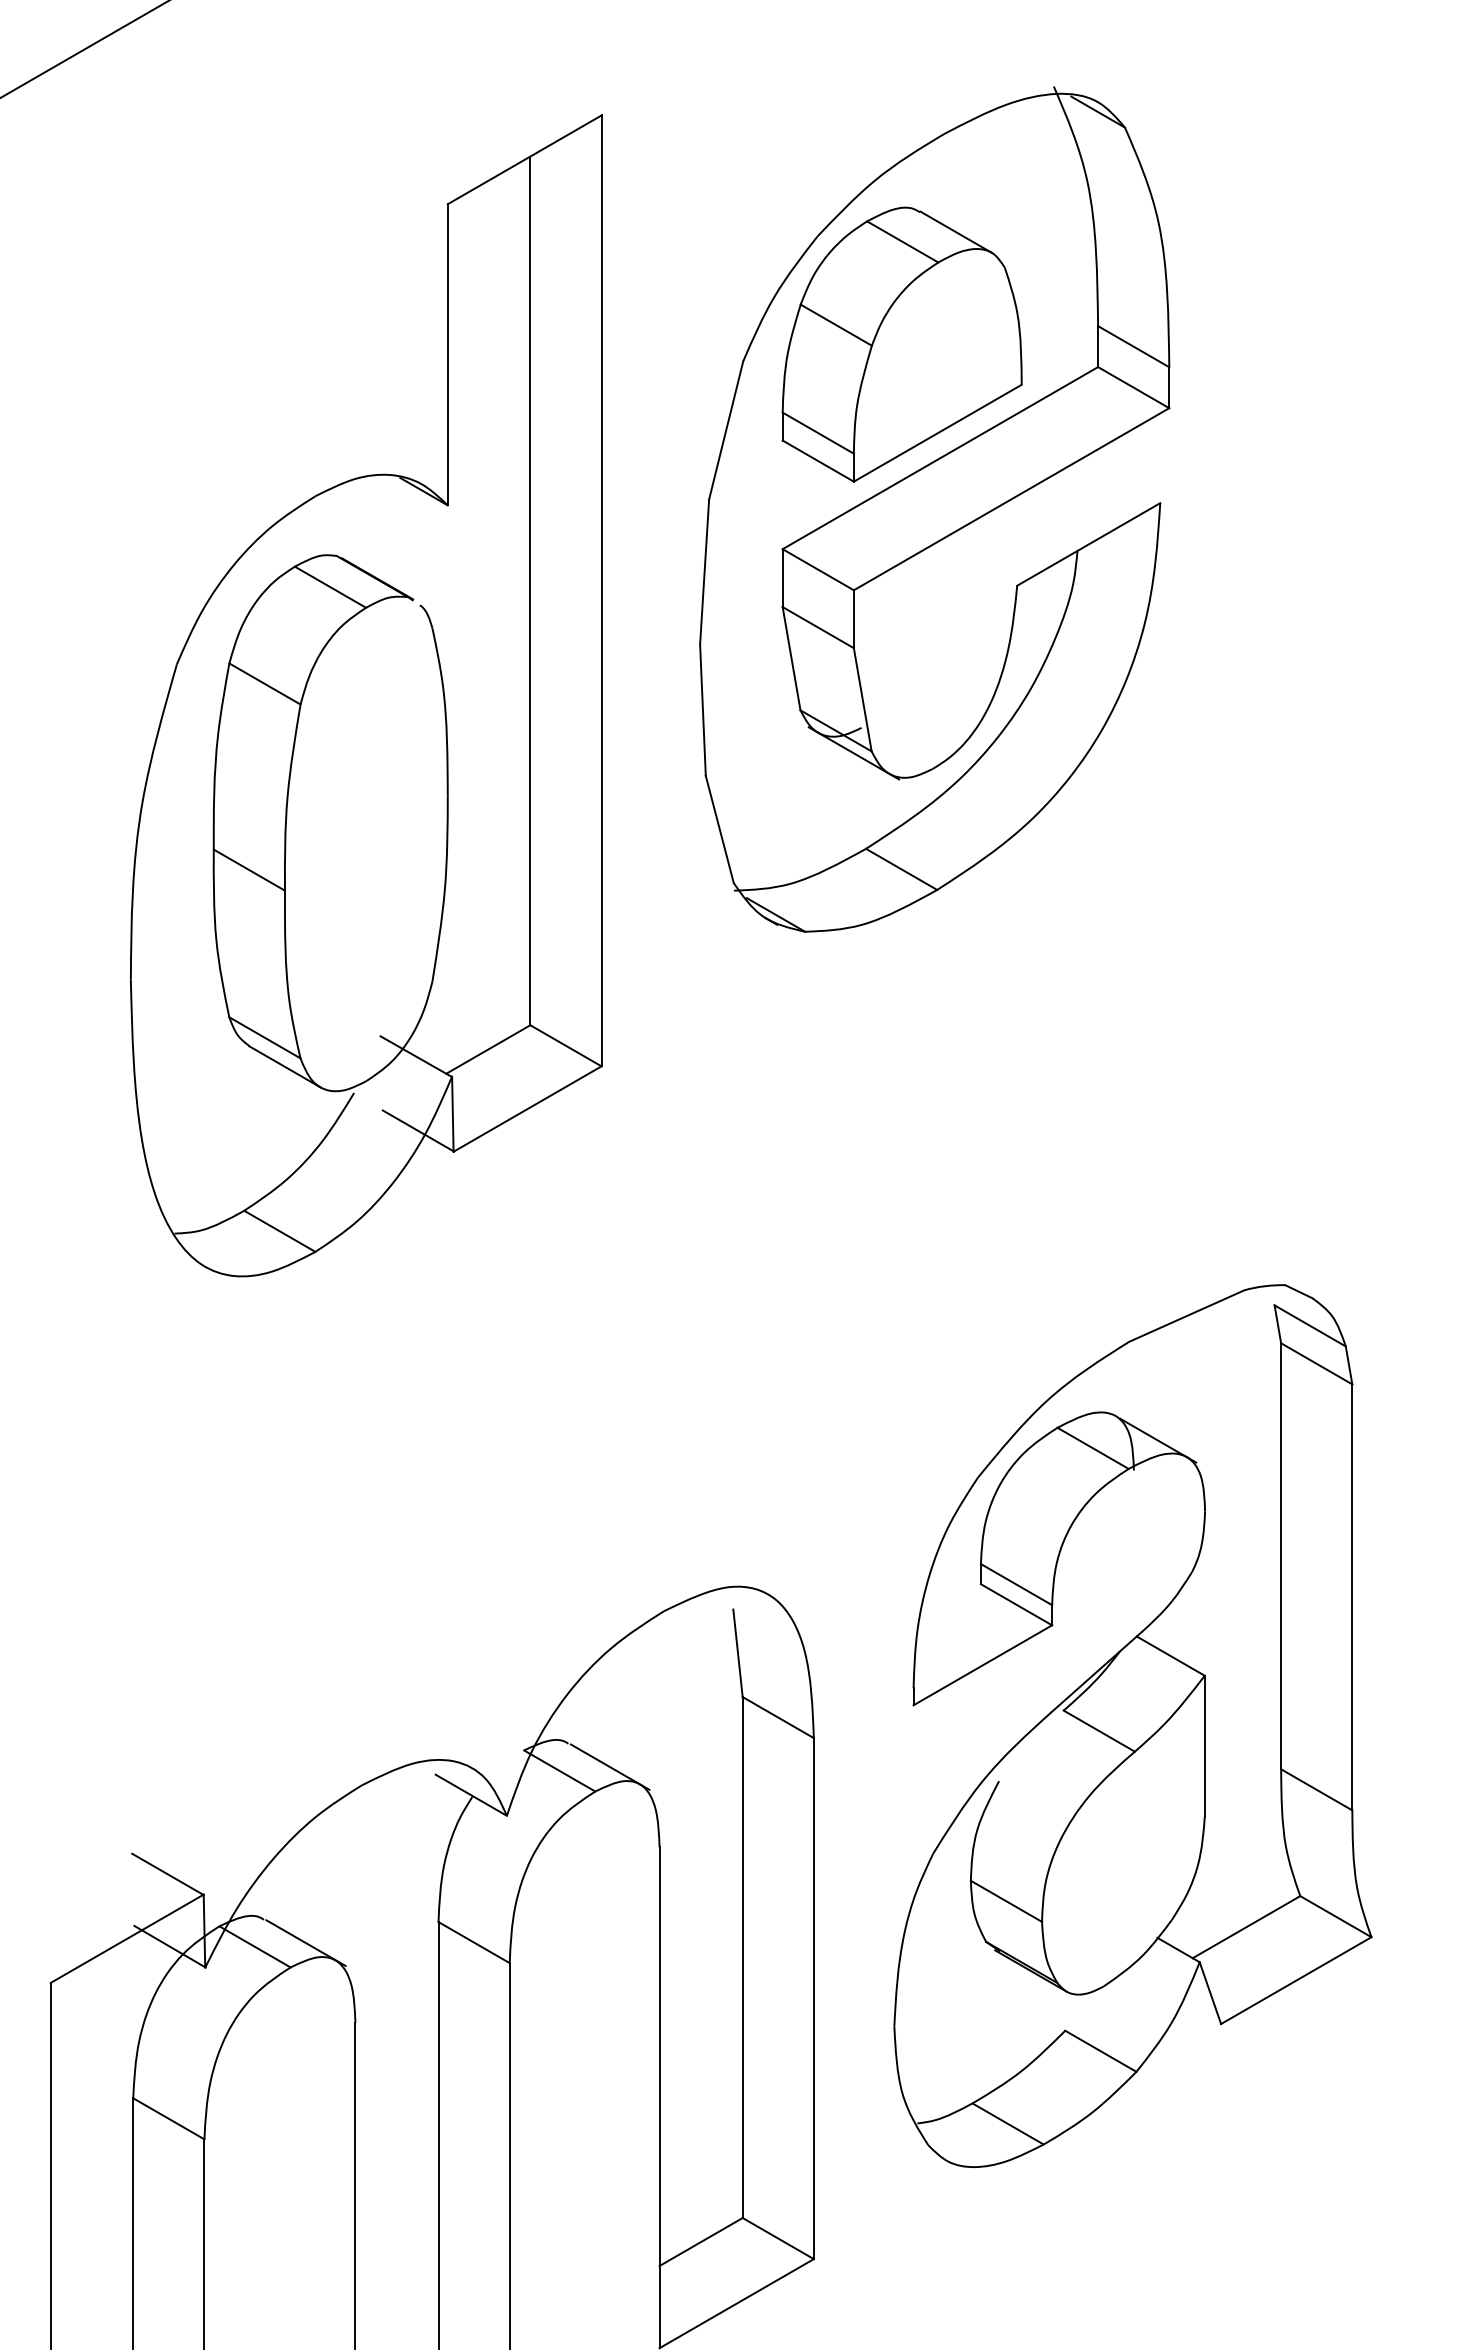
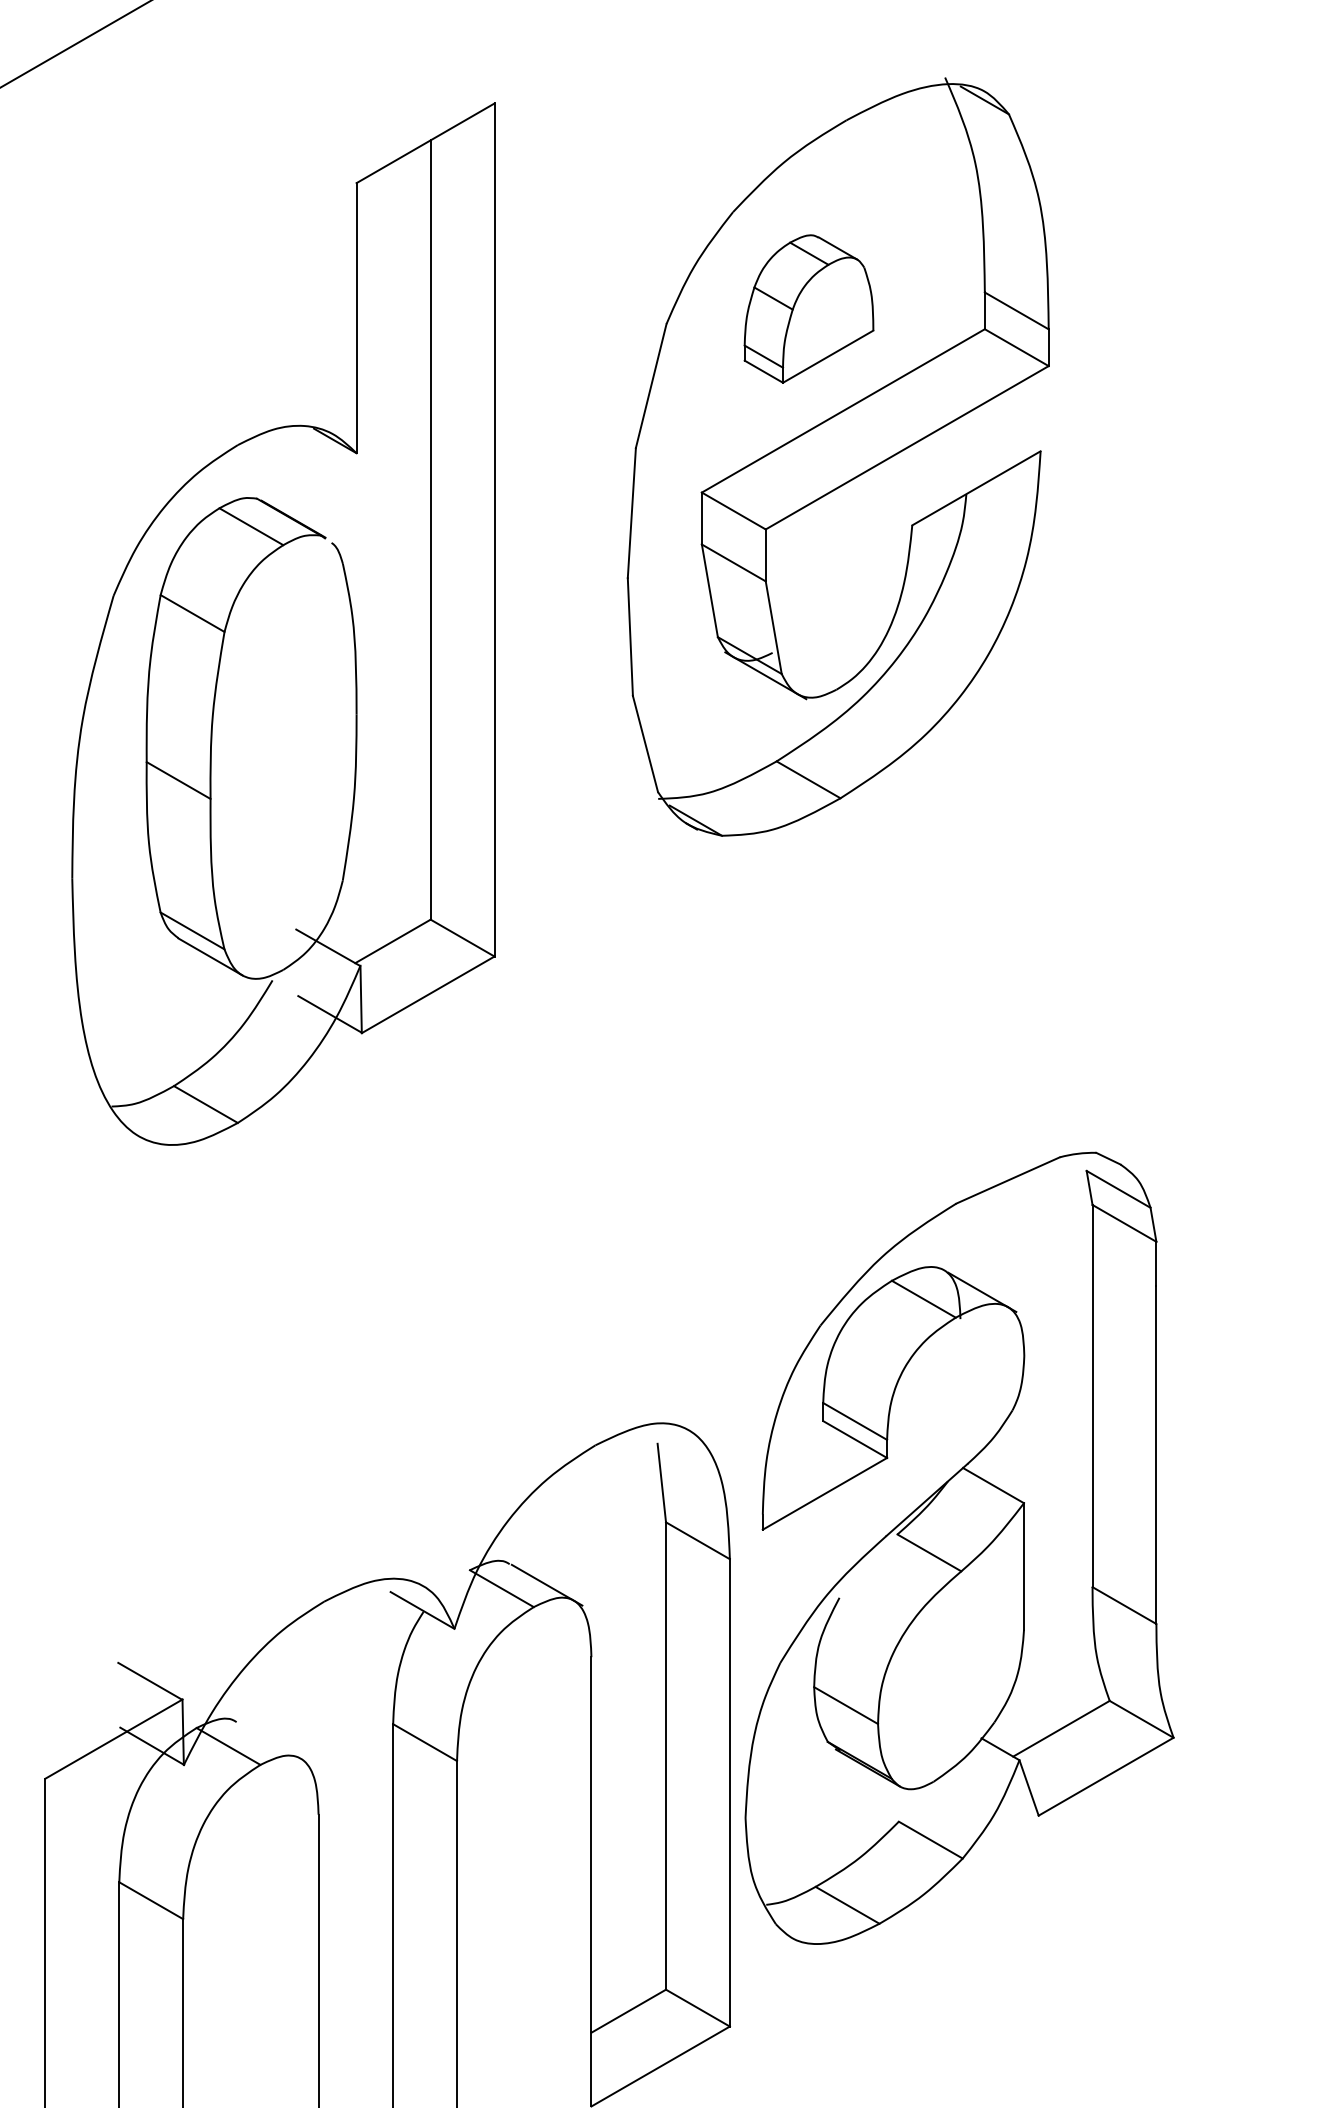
part: (901, 344) -> (808, 308), size x0.6
part: (366, 695) -> (283, 623), moved
part: (1132, 1725) -> (959, 1547), moved
line: (305, 1942) -> (273, 1742), removed

